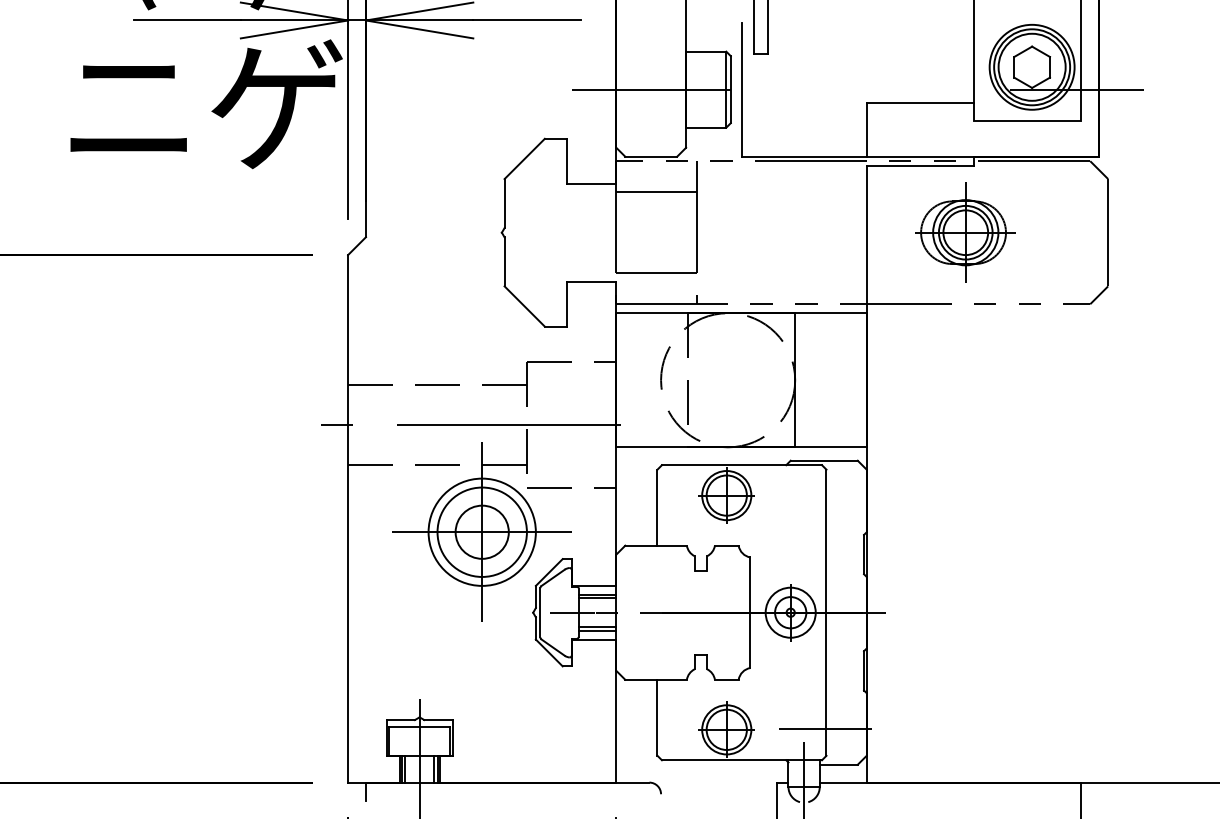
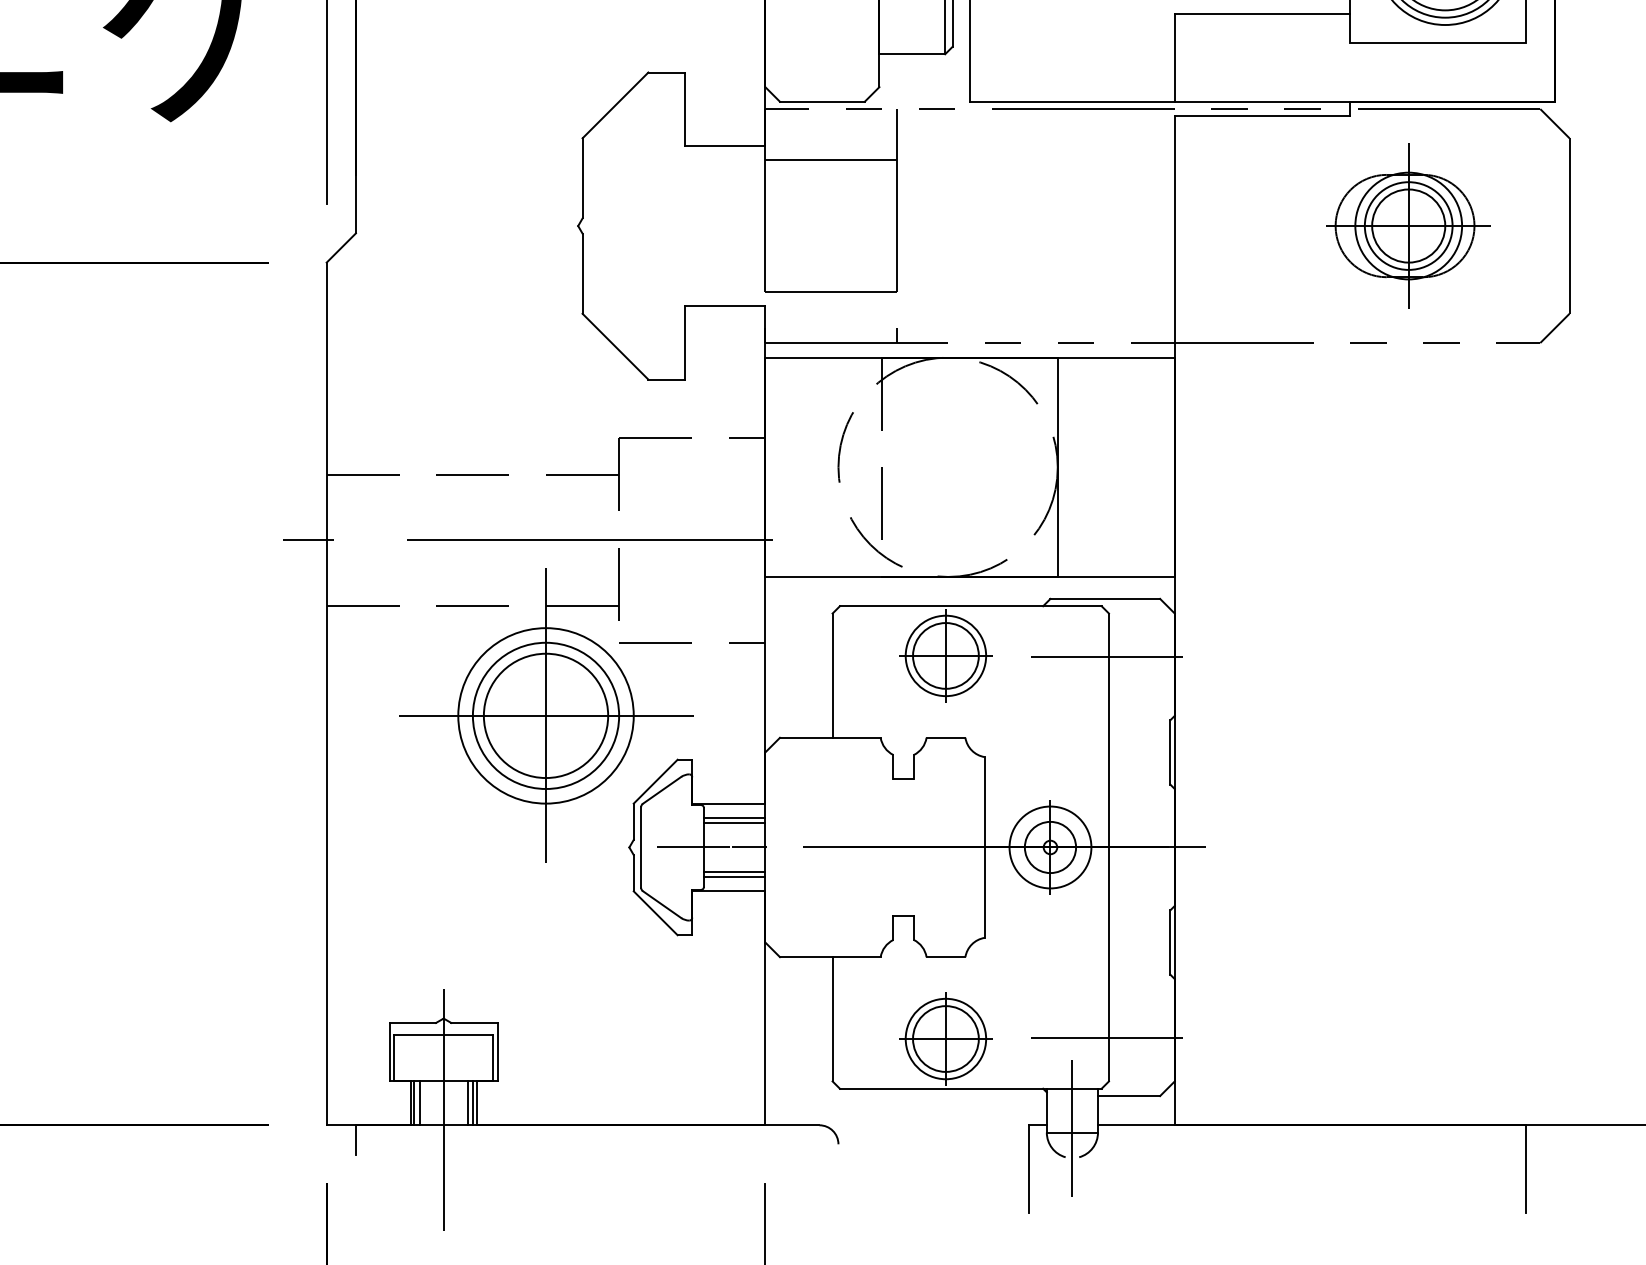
part: (965, 232) -> (1408, 225), moved
line: (825, 496) -> (1107, 657), added
circle: (482, 532) -> (546, 716), size x1.43

